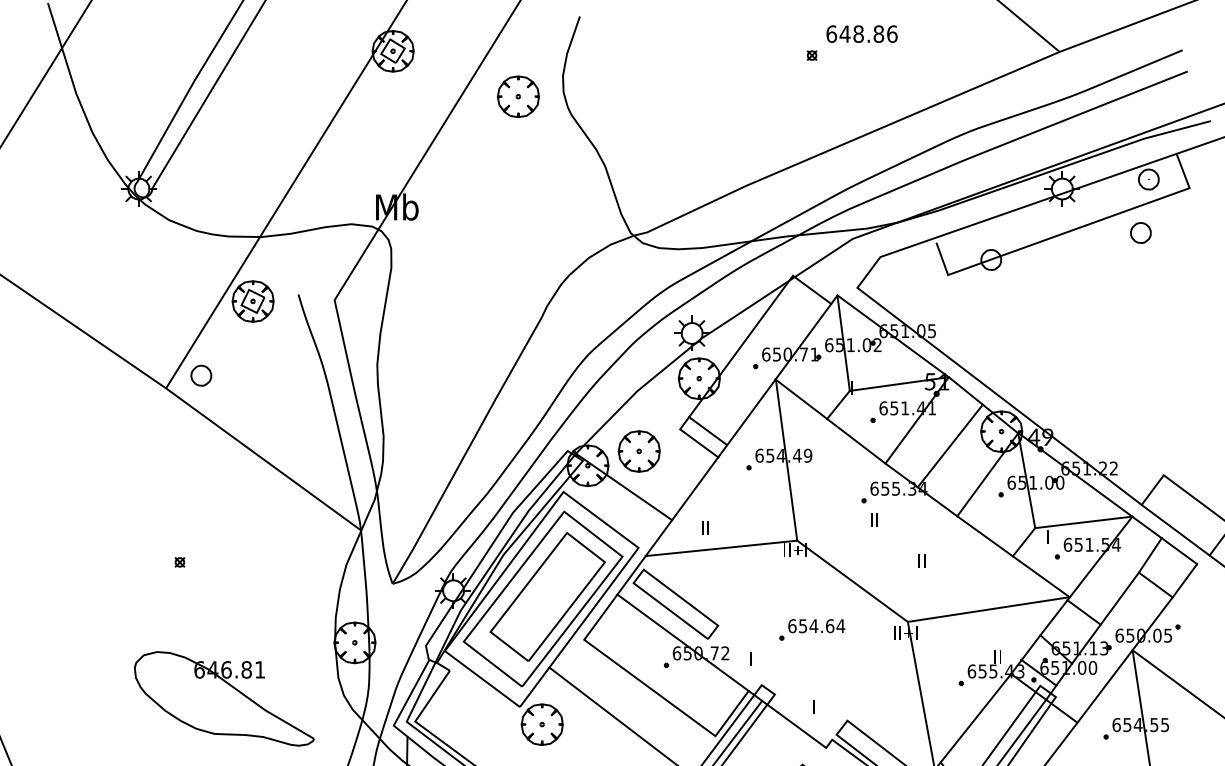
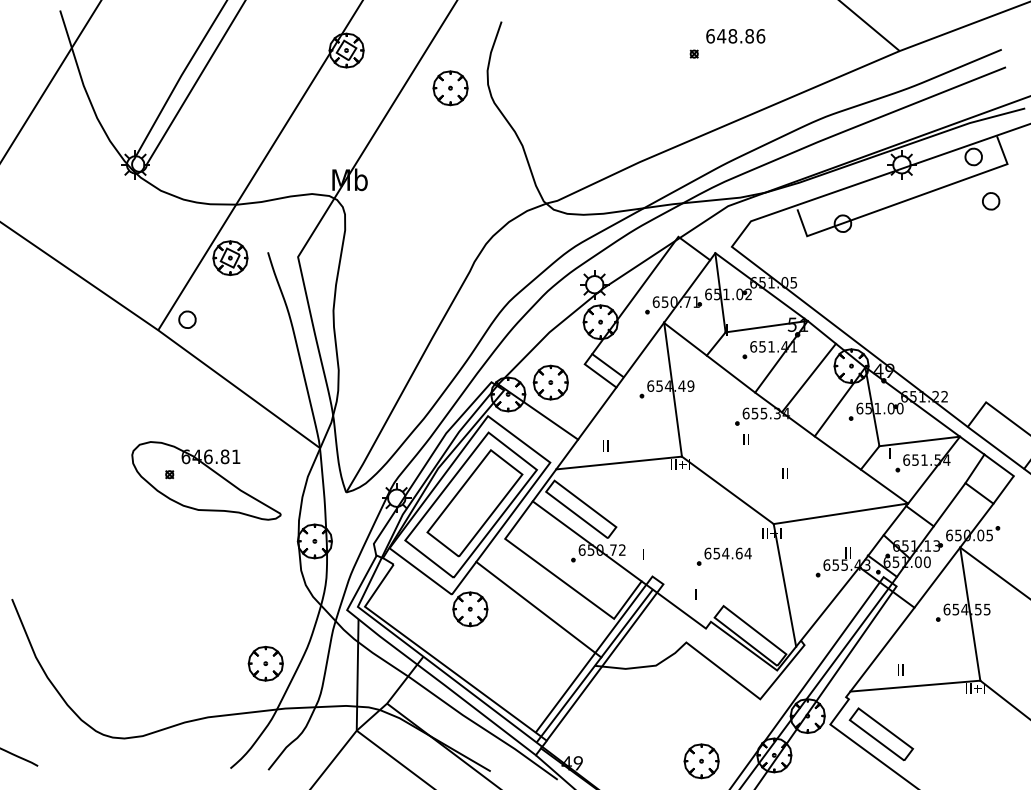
part: (1141, 233) -> (991, 201), moved
part: (811, 629) -> (723, 556), moved
part: (224, 698) -> (206, 480), moved

